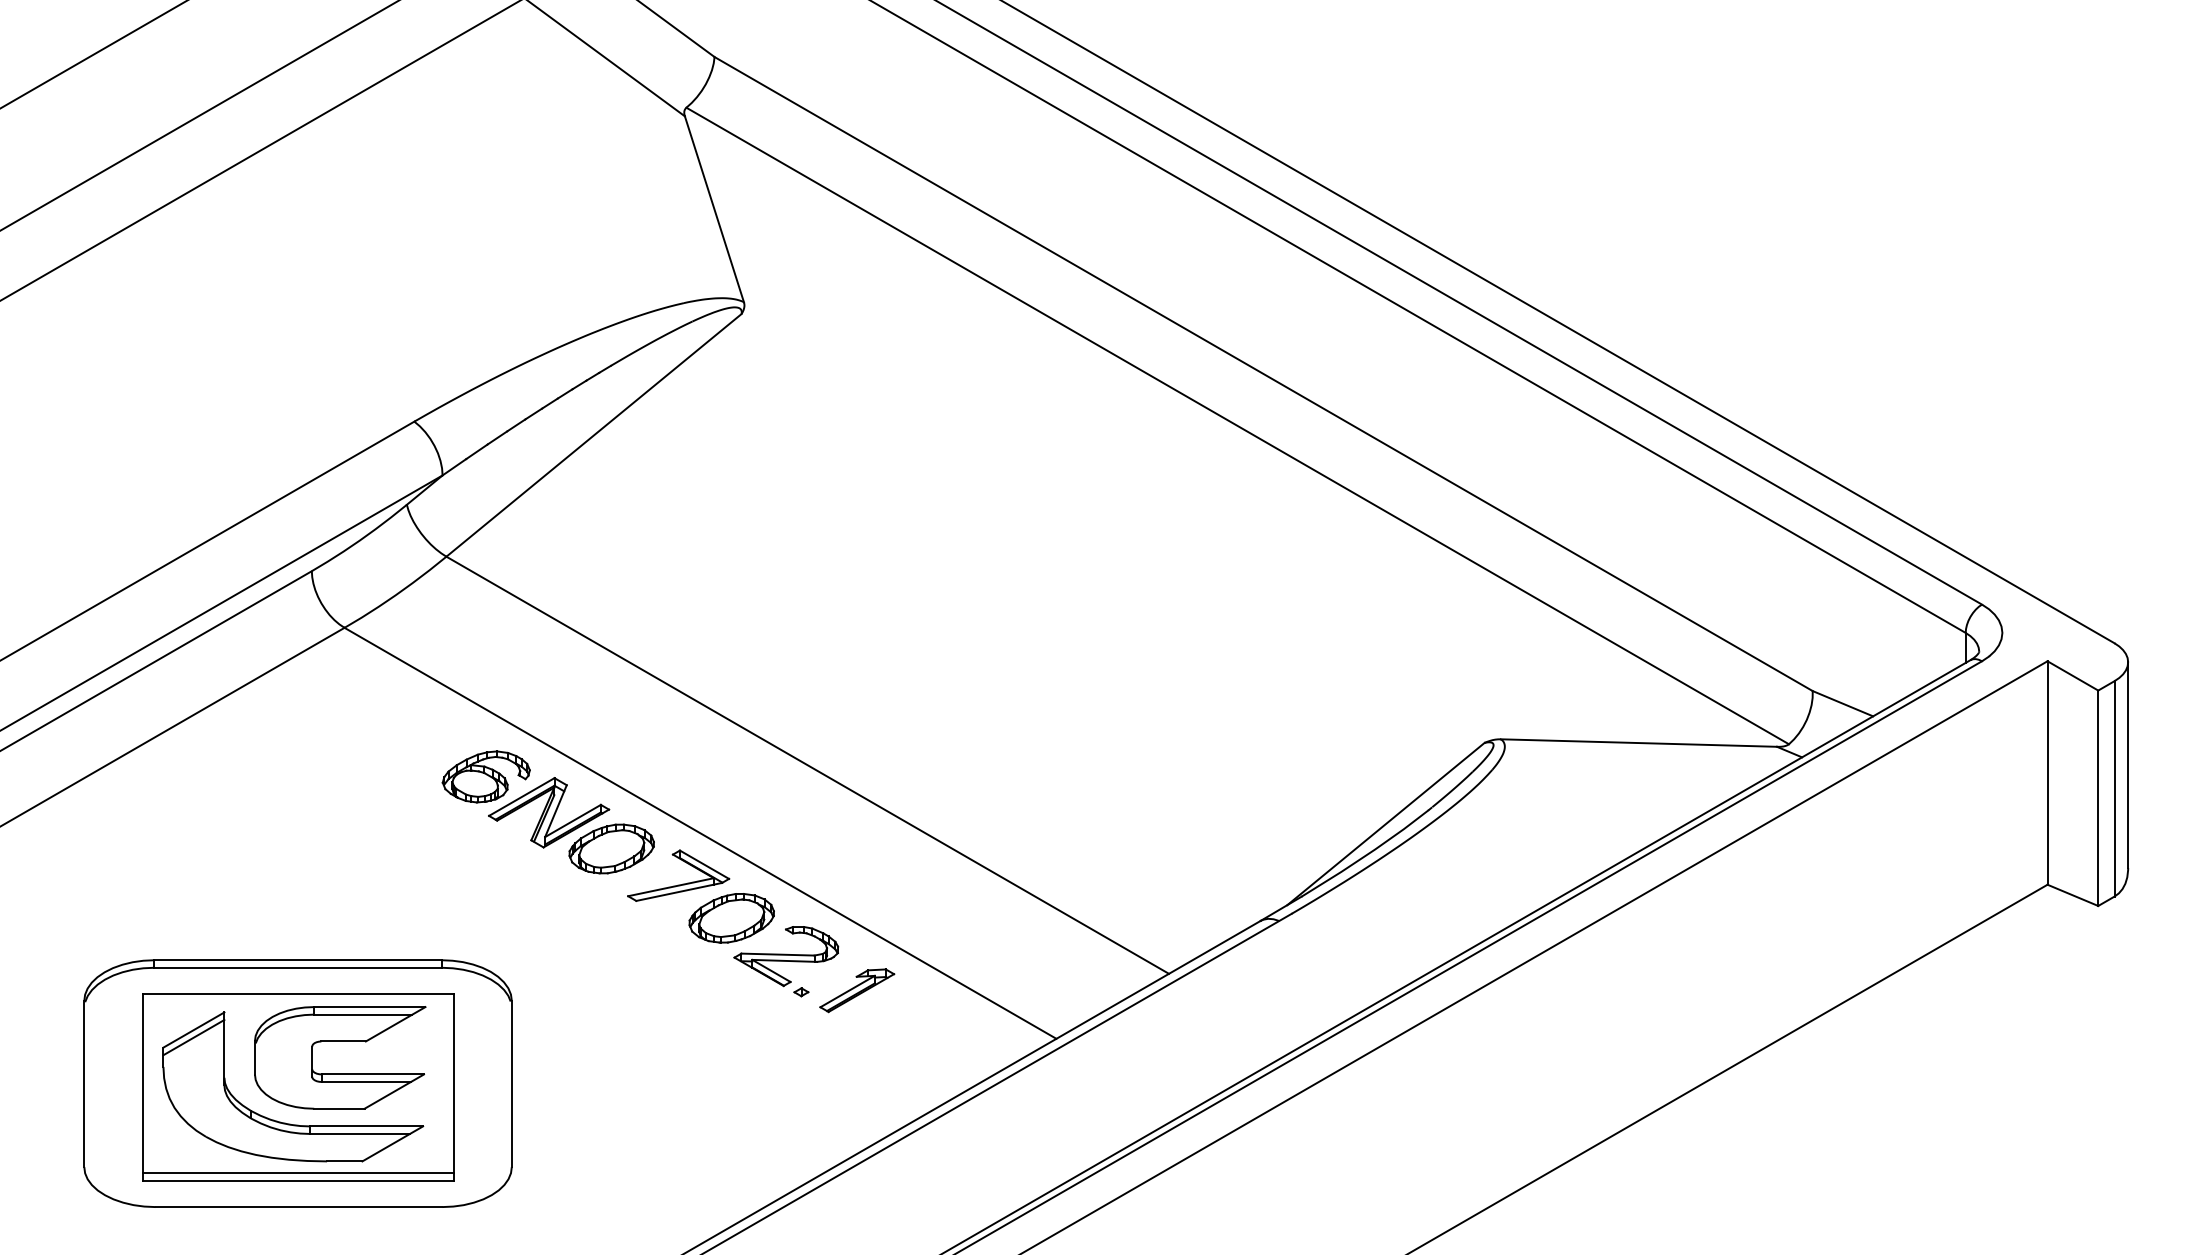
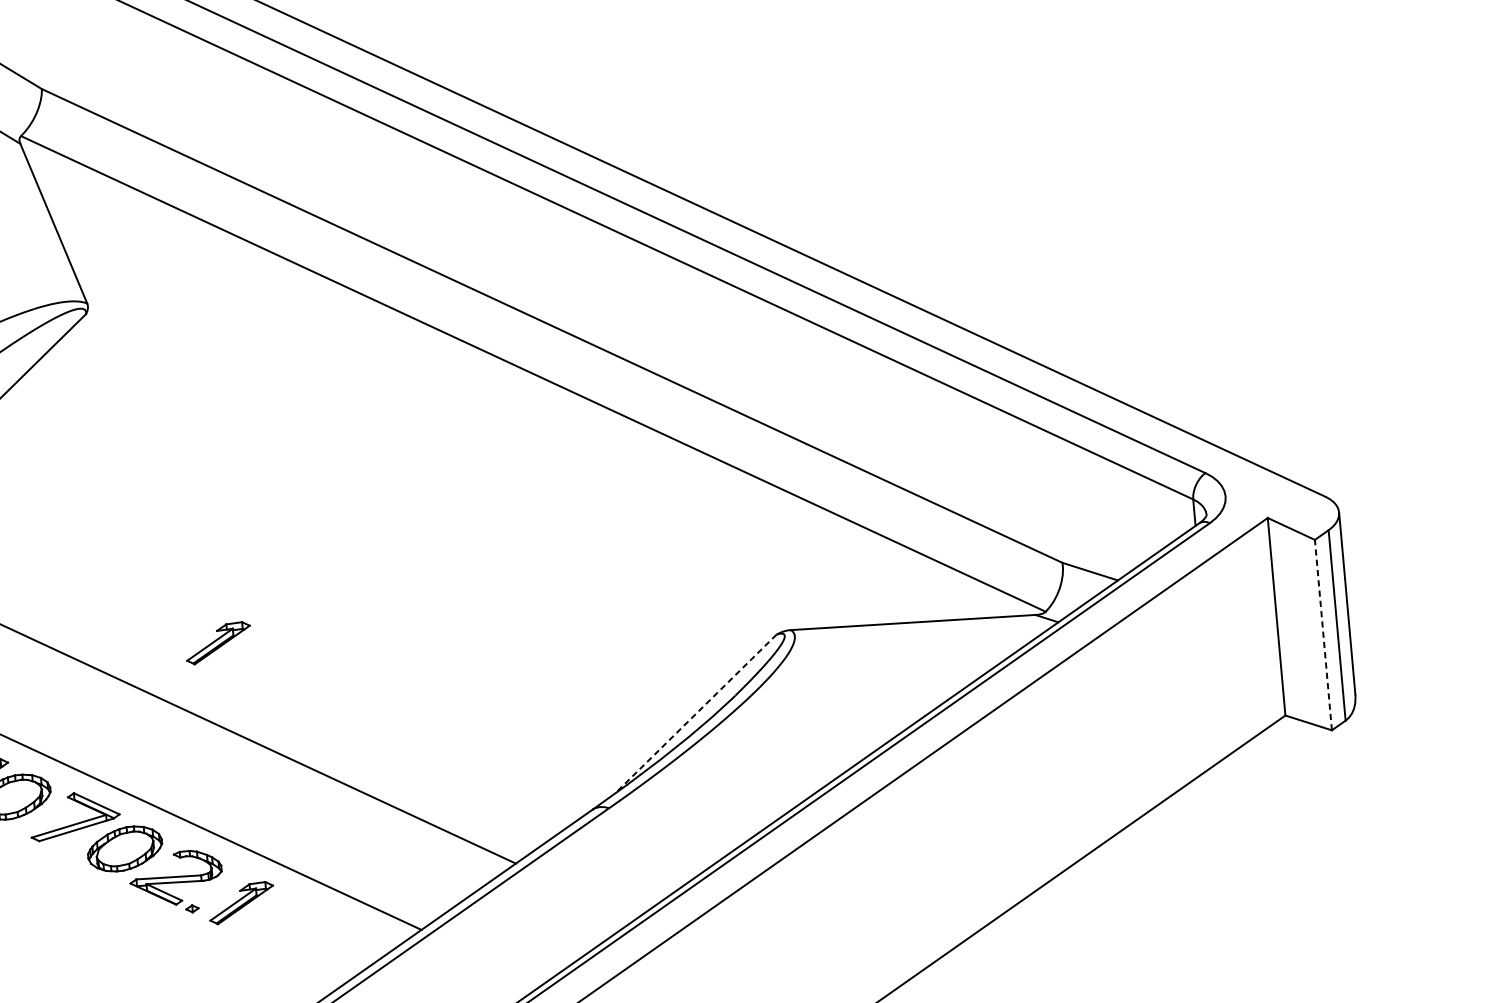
part: (857, 696) -> (218, 643), added
line: (2098, 798) -> (1323, 635), solid -> dashed
line: (1385, 824) -> (695, 714), solid -> dashed

